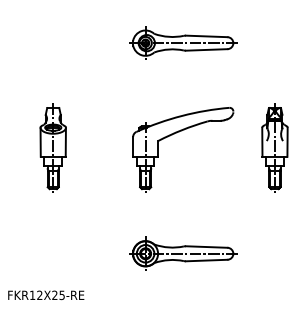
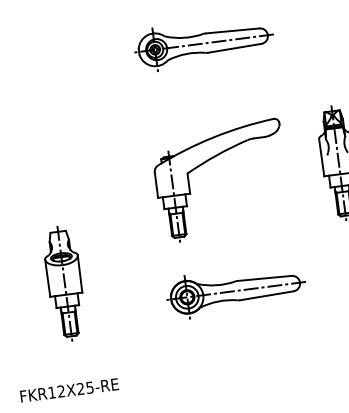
part: (52, 147) -> (63, 282), moved
part: (183, 253) -> (235, 290), moved

